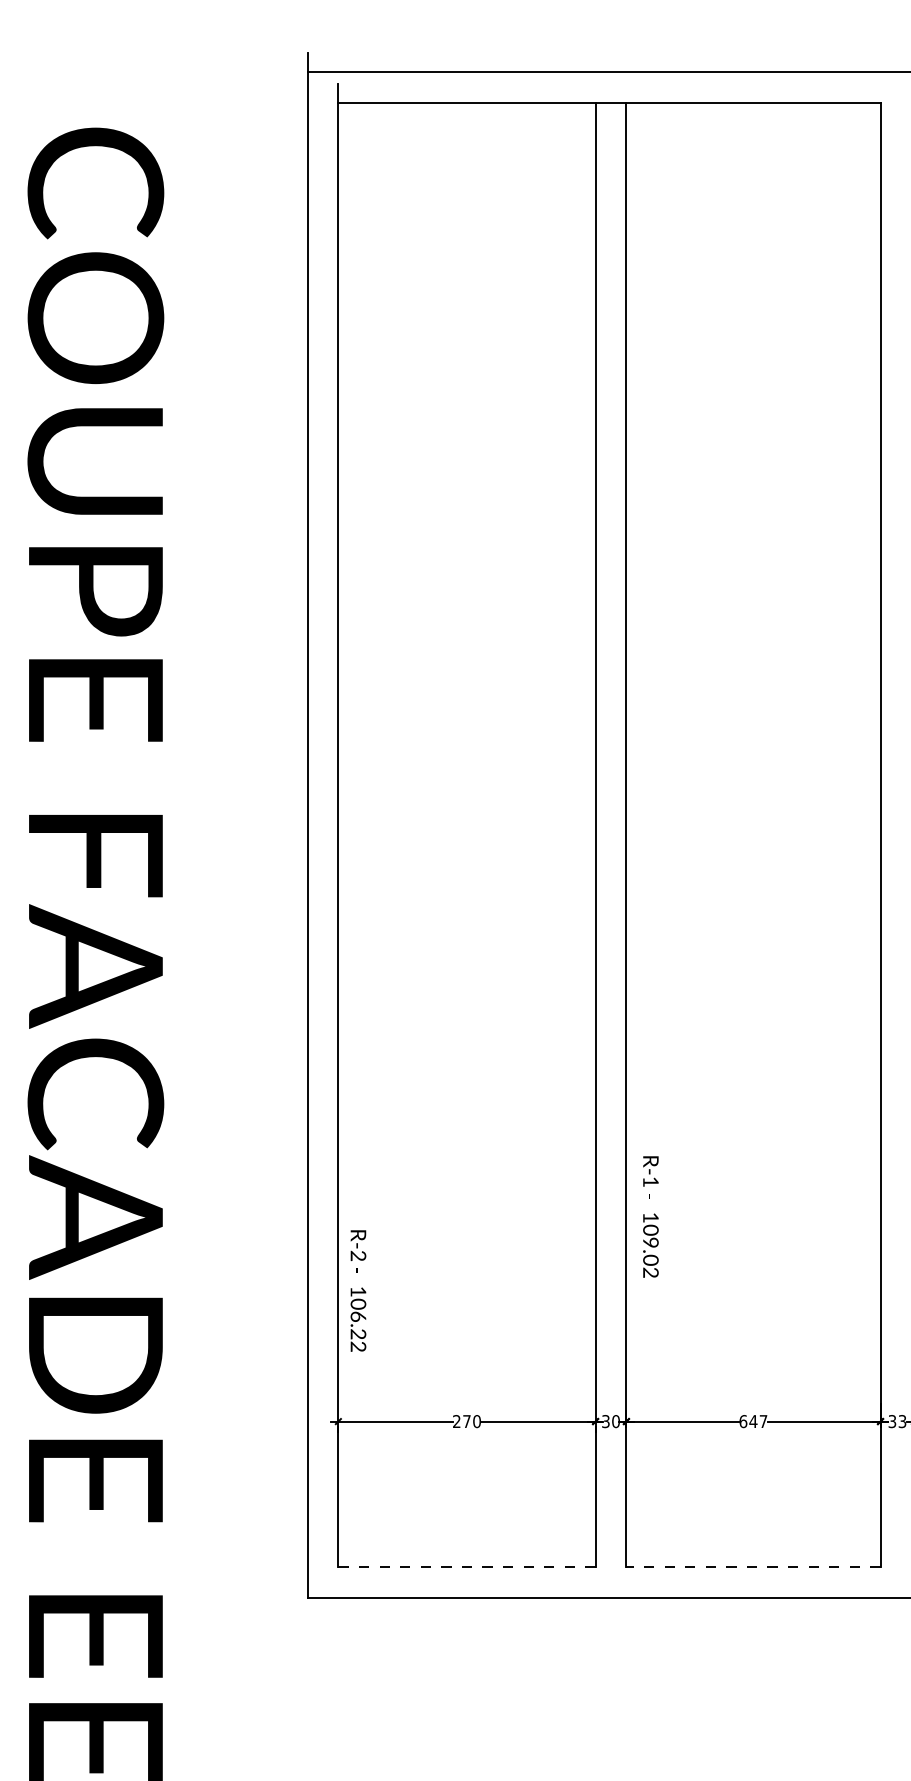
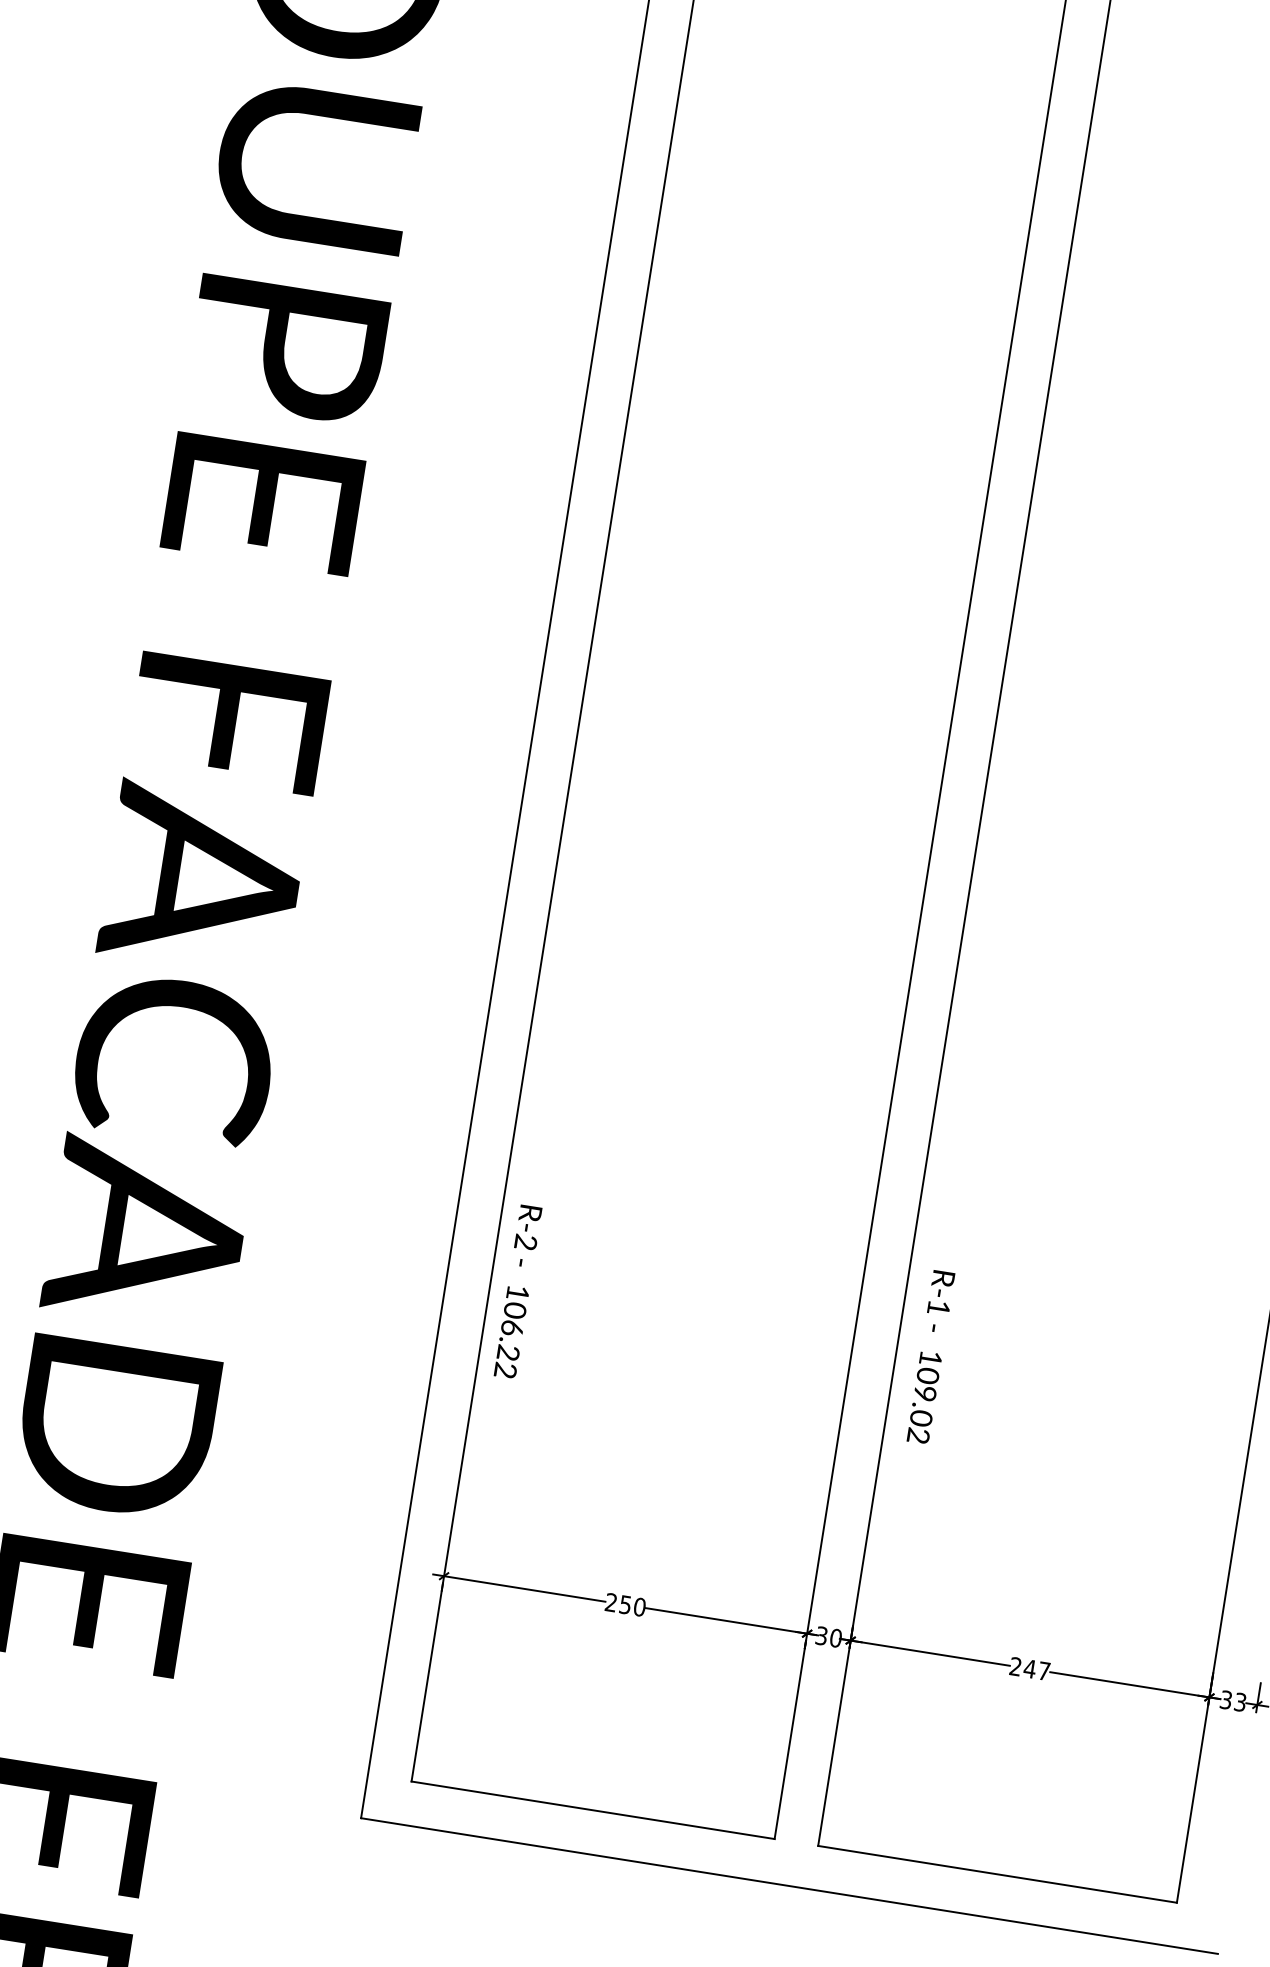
text: (358, 1290) -> (518, 1291), moved
text: (466, 1421) -> (624, 1604), 270 -> 250
text: (743, 1421) -> (1015, 1666), 647 -> 247
line: (466, 1567) -> (592, 1810), dashed -> solid
line: (752, 1567) -> (996, 1874), dashed -> solid

